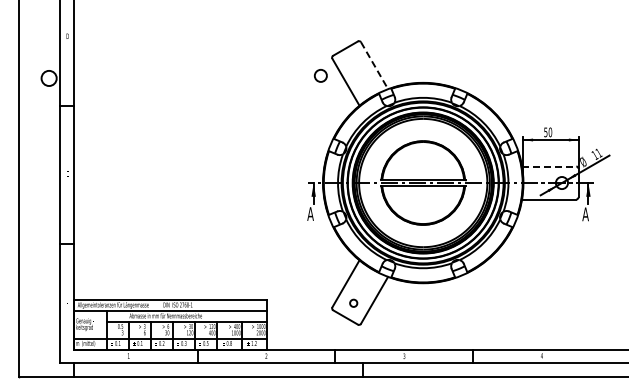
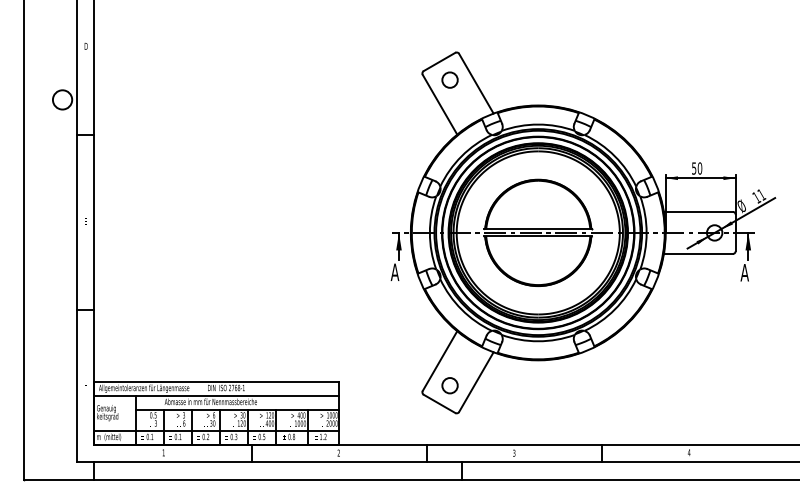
line: (374, 66) -> (476, 84), dashed -> solid
circle: (320, 75) -> (449, 79), moved
line: (549, 166) -> (698, 211), dashed -> solid
circle: (353, 303) -> (449, 386), size x1.67

